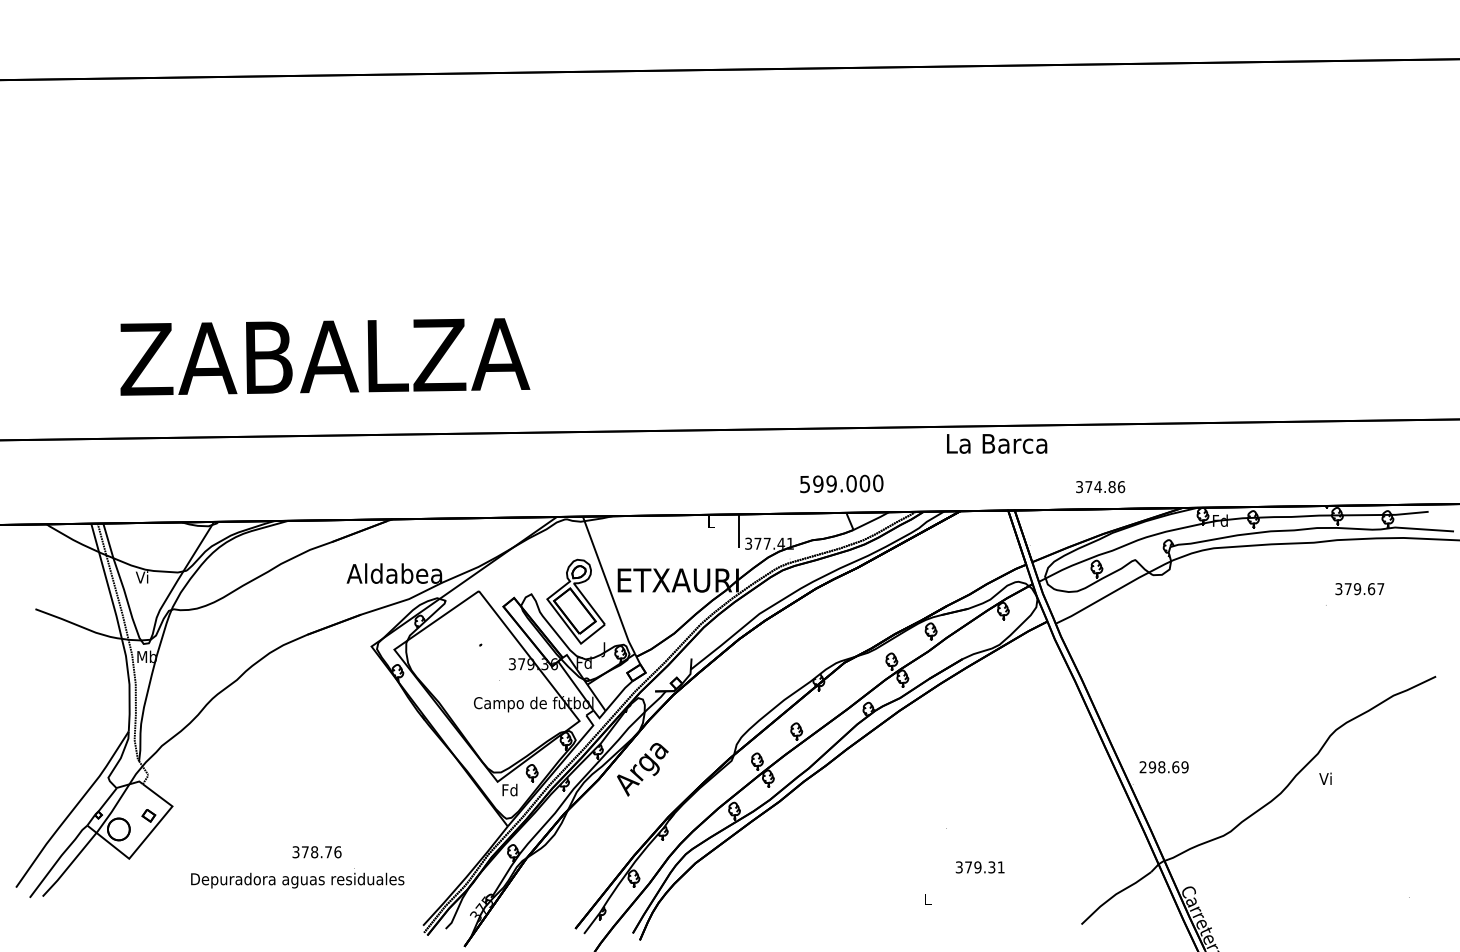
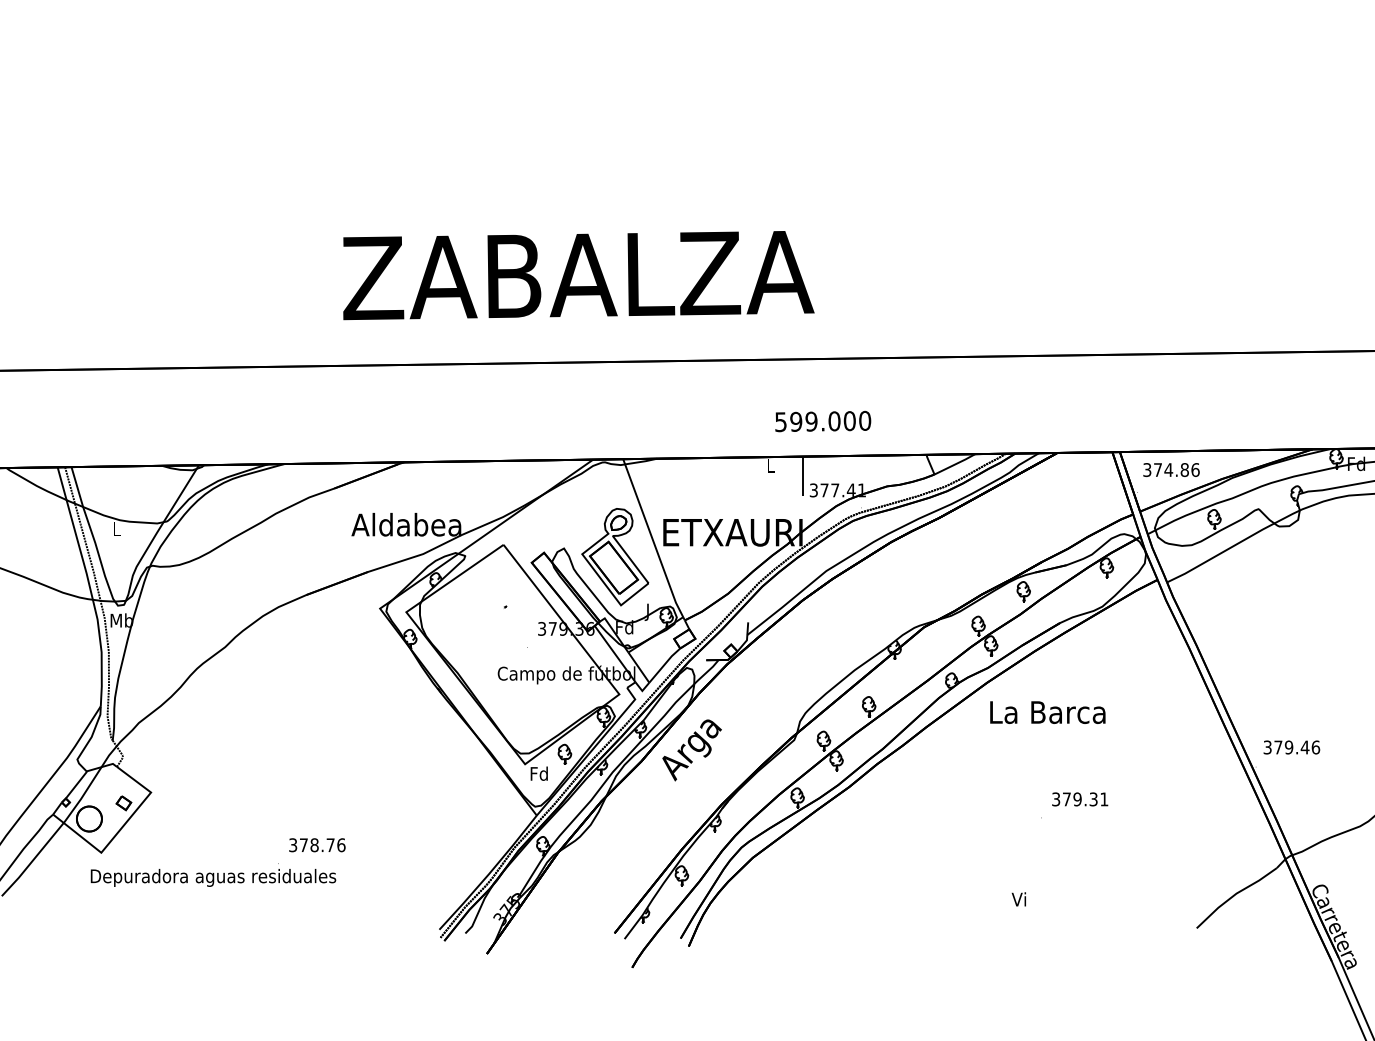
text: (325, 356) -> (579, 274), moved
text: (997, 443) -> (1048, 712), moved
text: (841, 483) -> (822, 421), moved
text: (1100, 487) -> (1171, 470), moved
text: (142, 577) -> (116, 529), Vi -> L
text: (1163, 767) -> (1291, 747), 298.69 -> 379.46
text: (979, 867) -> (1079, 799), moved
text: (297, 878) -> (213, 875), moved
text: (926, 899) -> (1018, 899), L -> Vi

